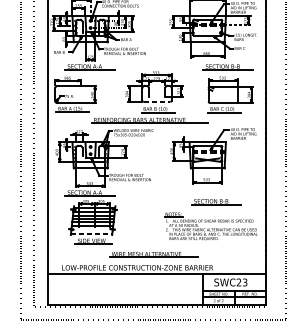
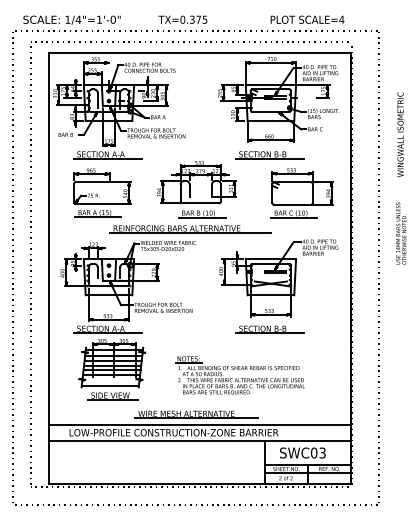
part: (227, 67) -> (269, 155), moved
part: (75, 94) -> (102, 192), moved
line: (157, 102) -> (201, 203), dashed -> solid
part: (216, 201) -> (269, 329), moved
part: (210, 226) -> (239, 375), moved
line: (91, 233) -> (110, 385), dashed -> solid
line: (156, 261) -> (200, 424), added
text: (238, 282) -> (313, 452), SWC23 -> SWC03

